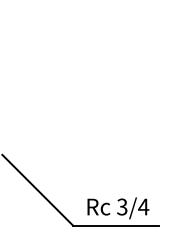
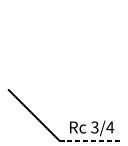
line: (116, 225) -> (90, 140), solid -> dashed

